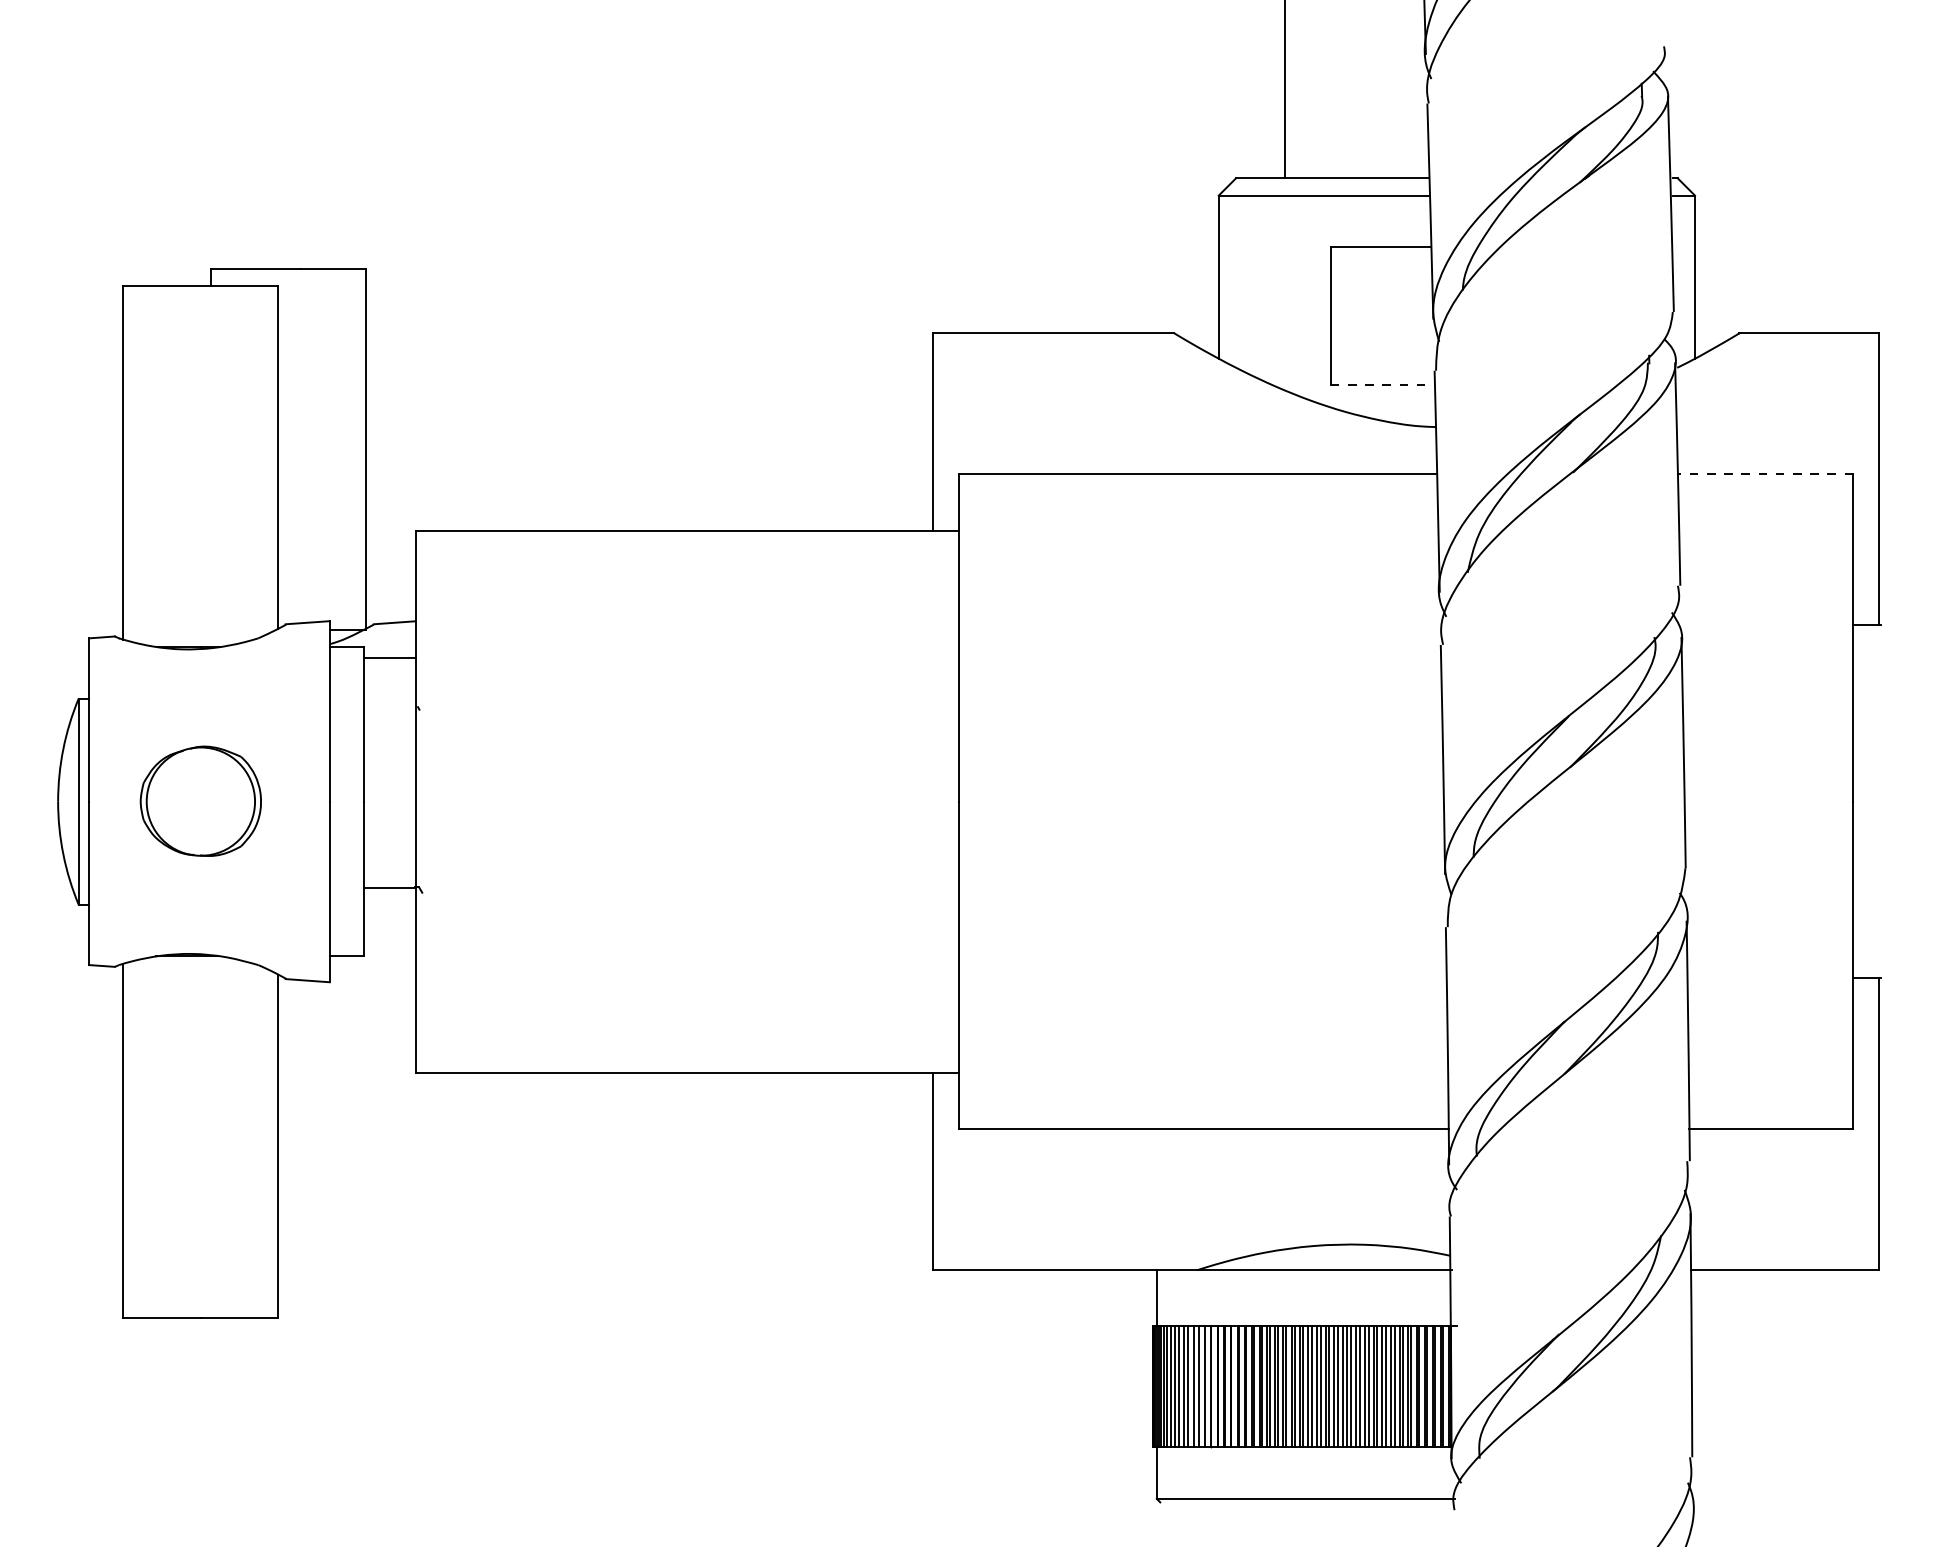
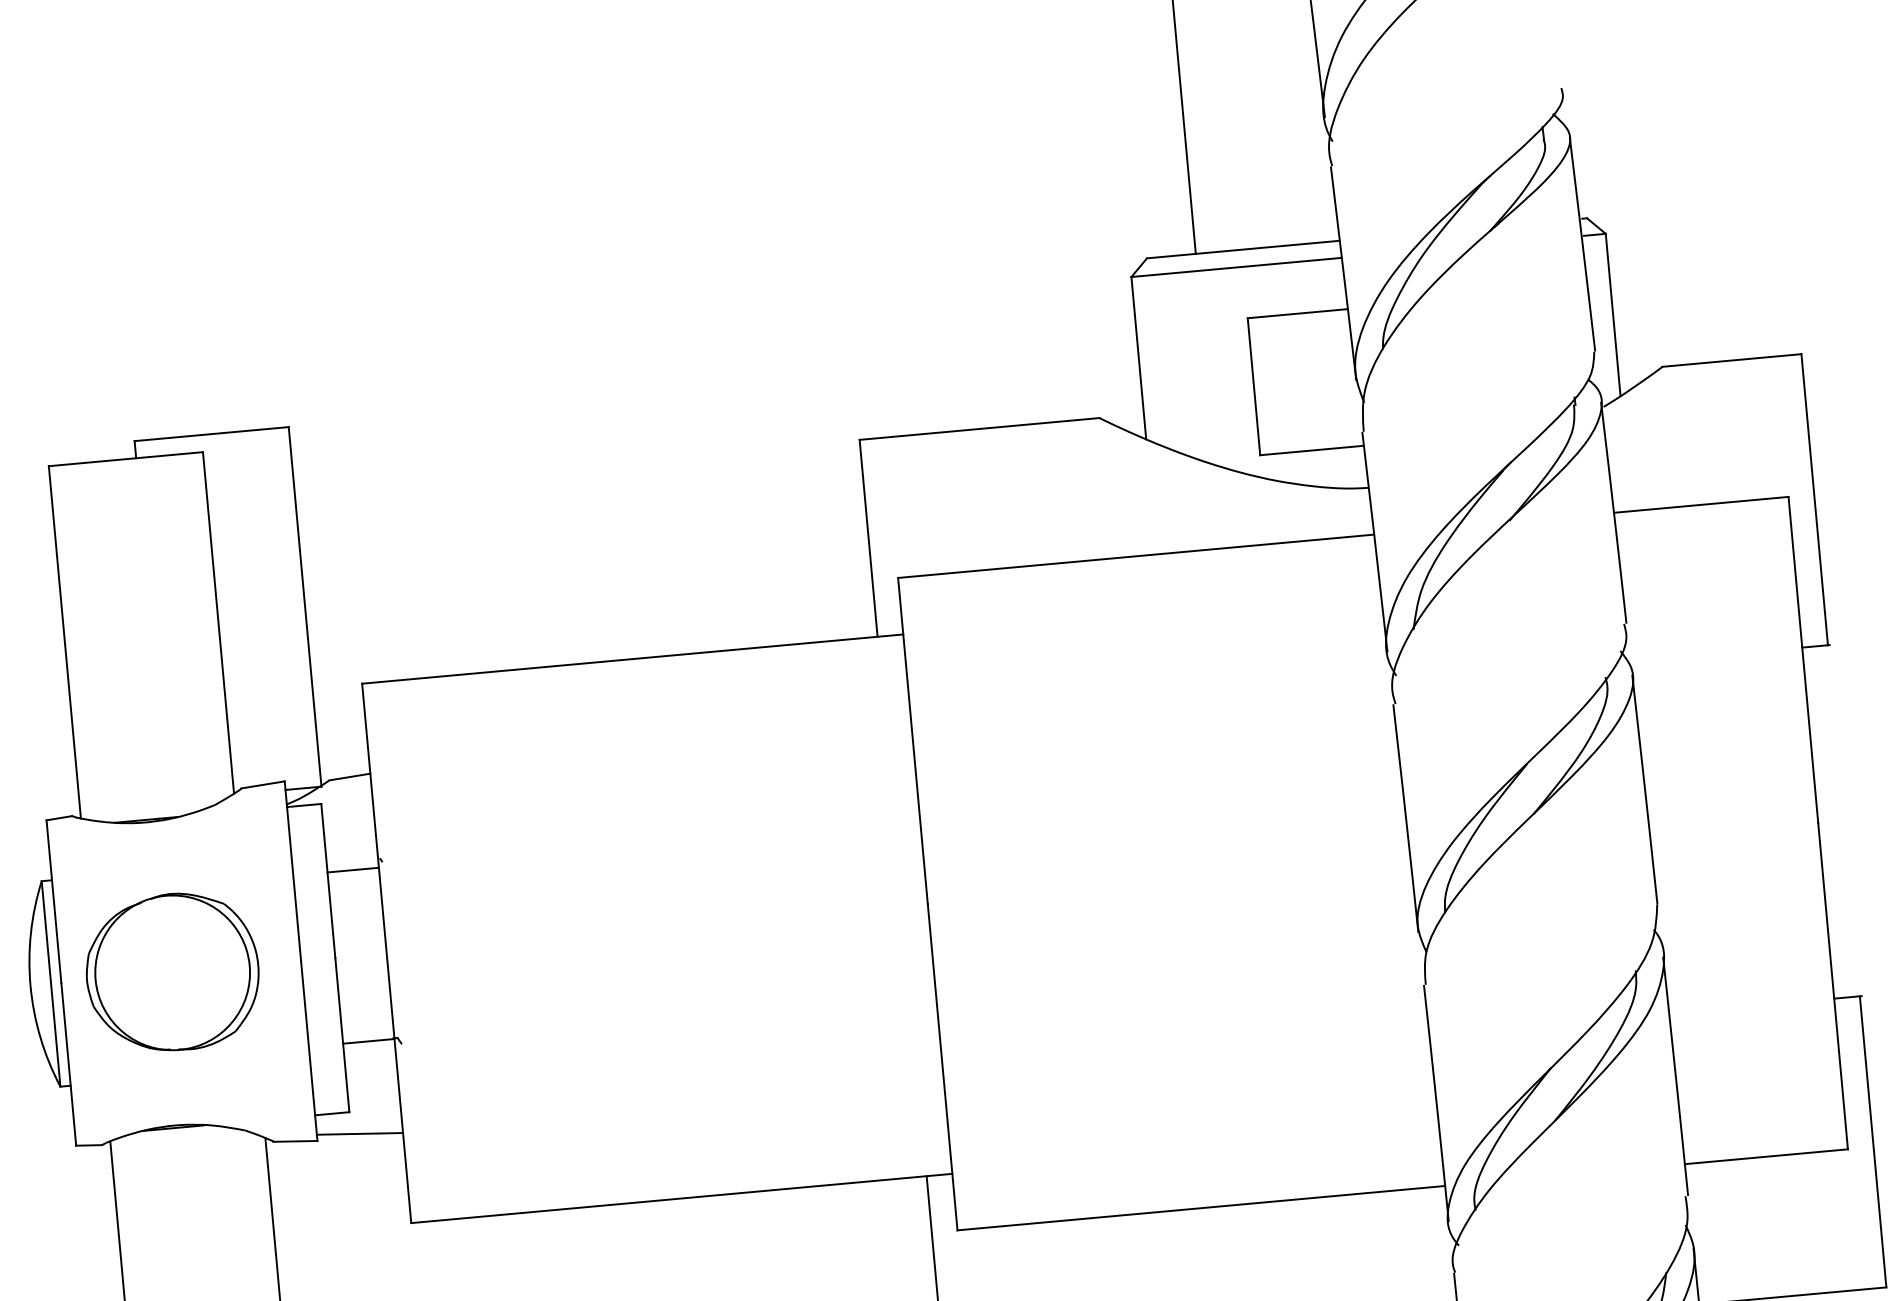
line: (1382, 384) -> (1311, 450), dashed -> solid
line: (1765, 474) -> (1701, 505), dashed -> solid
line: (389, 657) -> (352, 869), moved
part: (200, 801) -> (172, 972), size x1.43
line: (372, 978) -> (359, 1133), added

